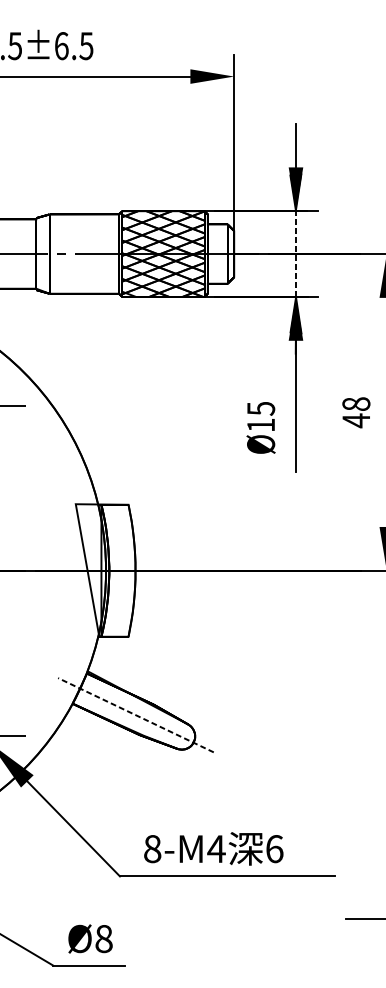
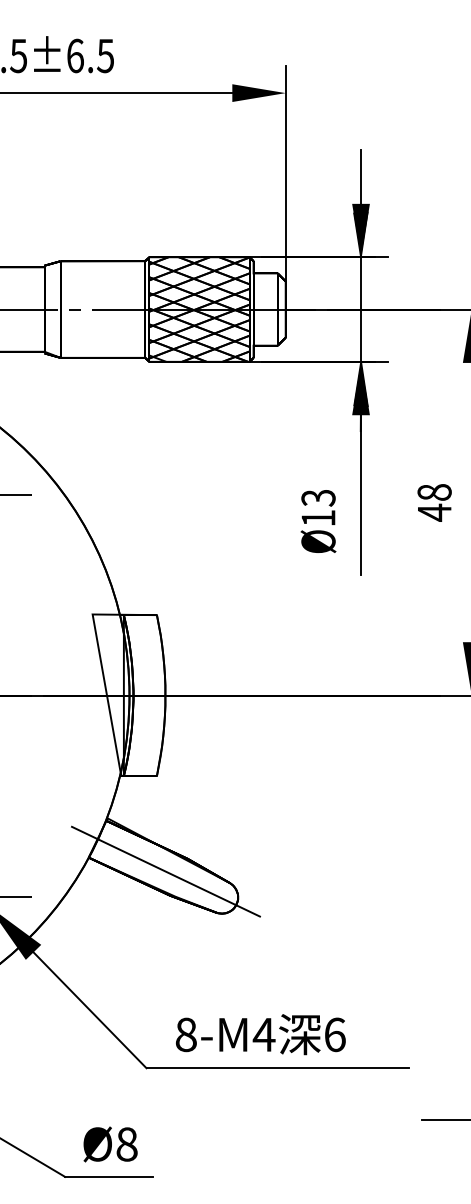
line: (296, 254) -> (361, 309), dashed -> solid
text: (260, 408) -> (317, 497), Ø15 -> Ø13
line: (135, 715) -> (165, 871), dashed -> solid

